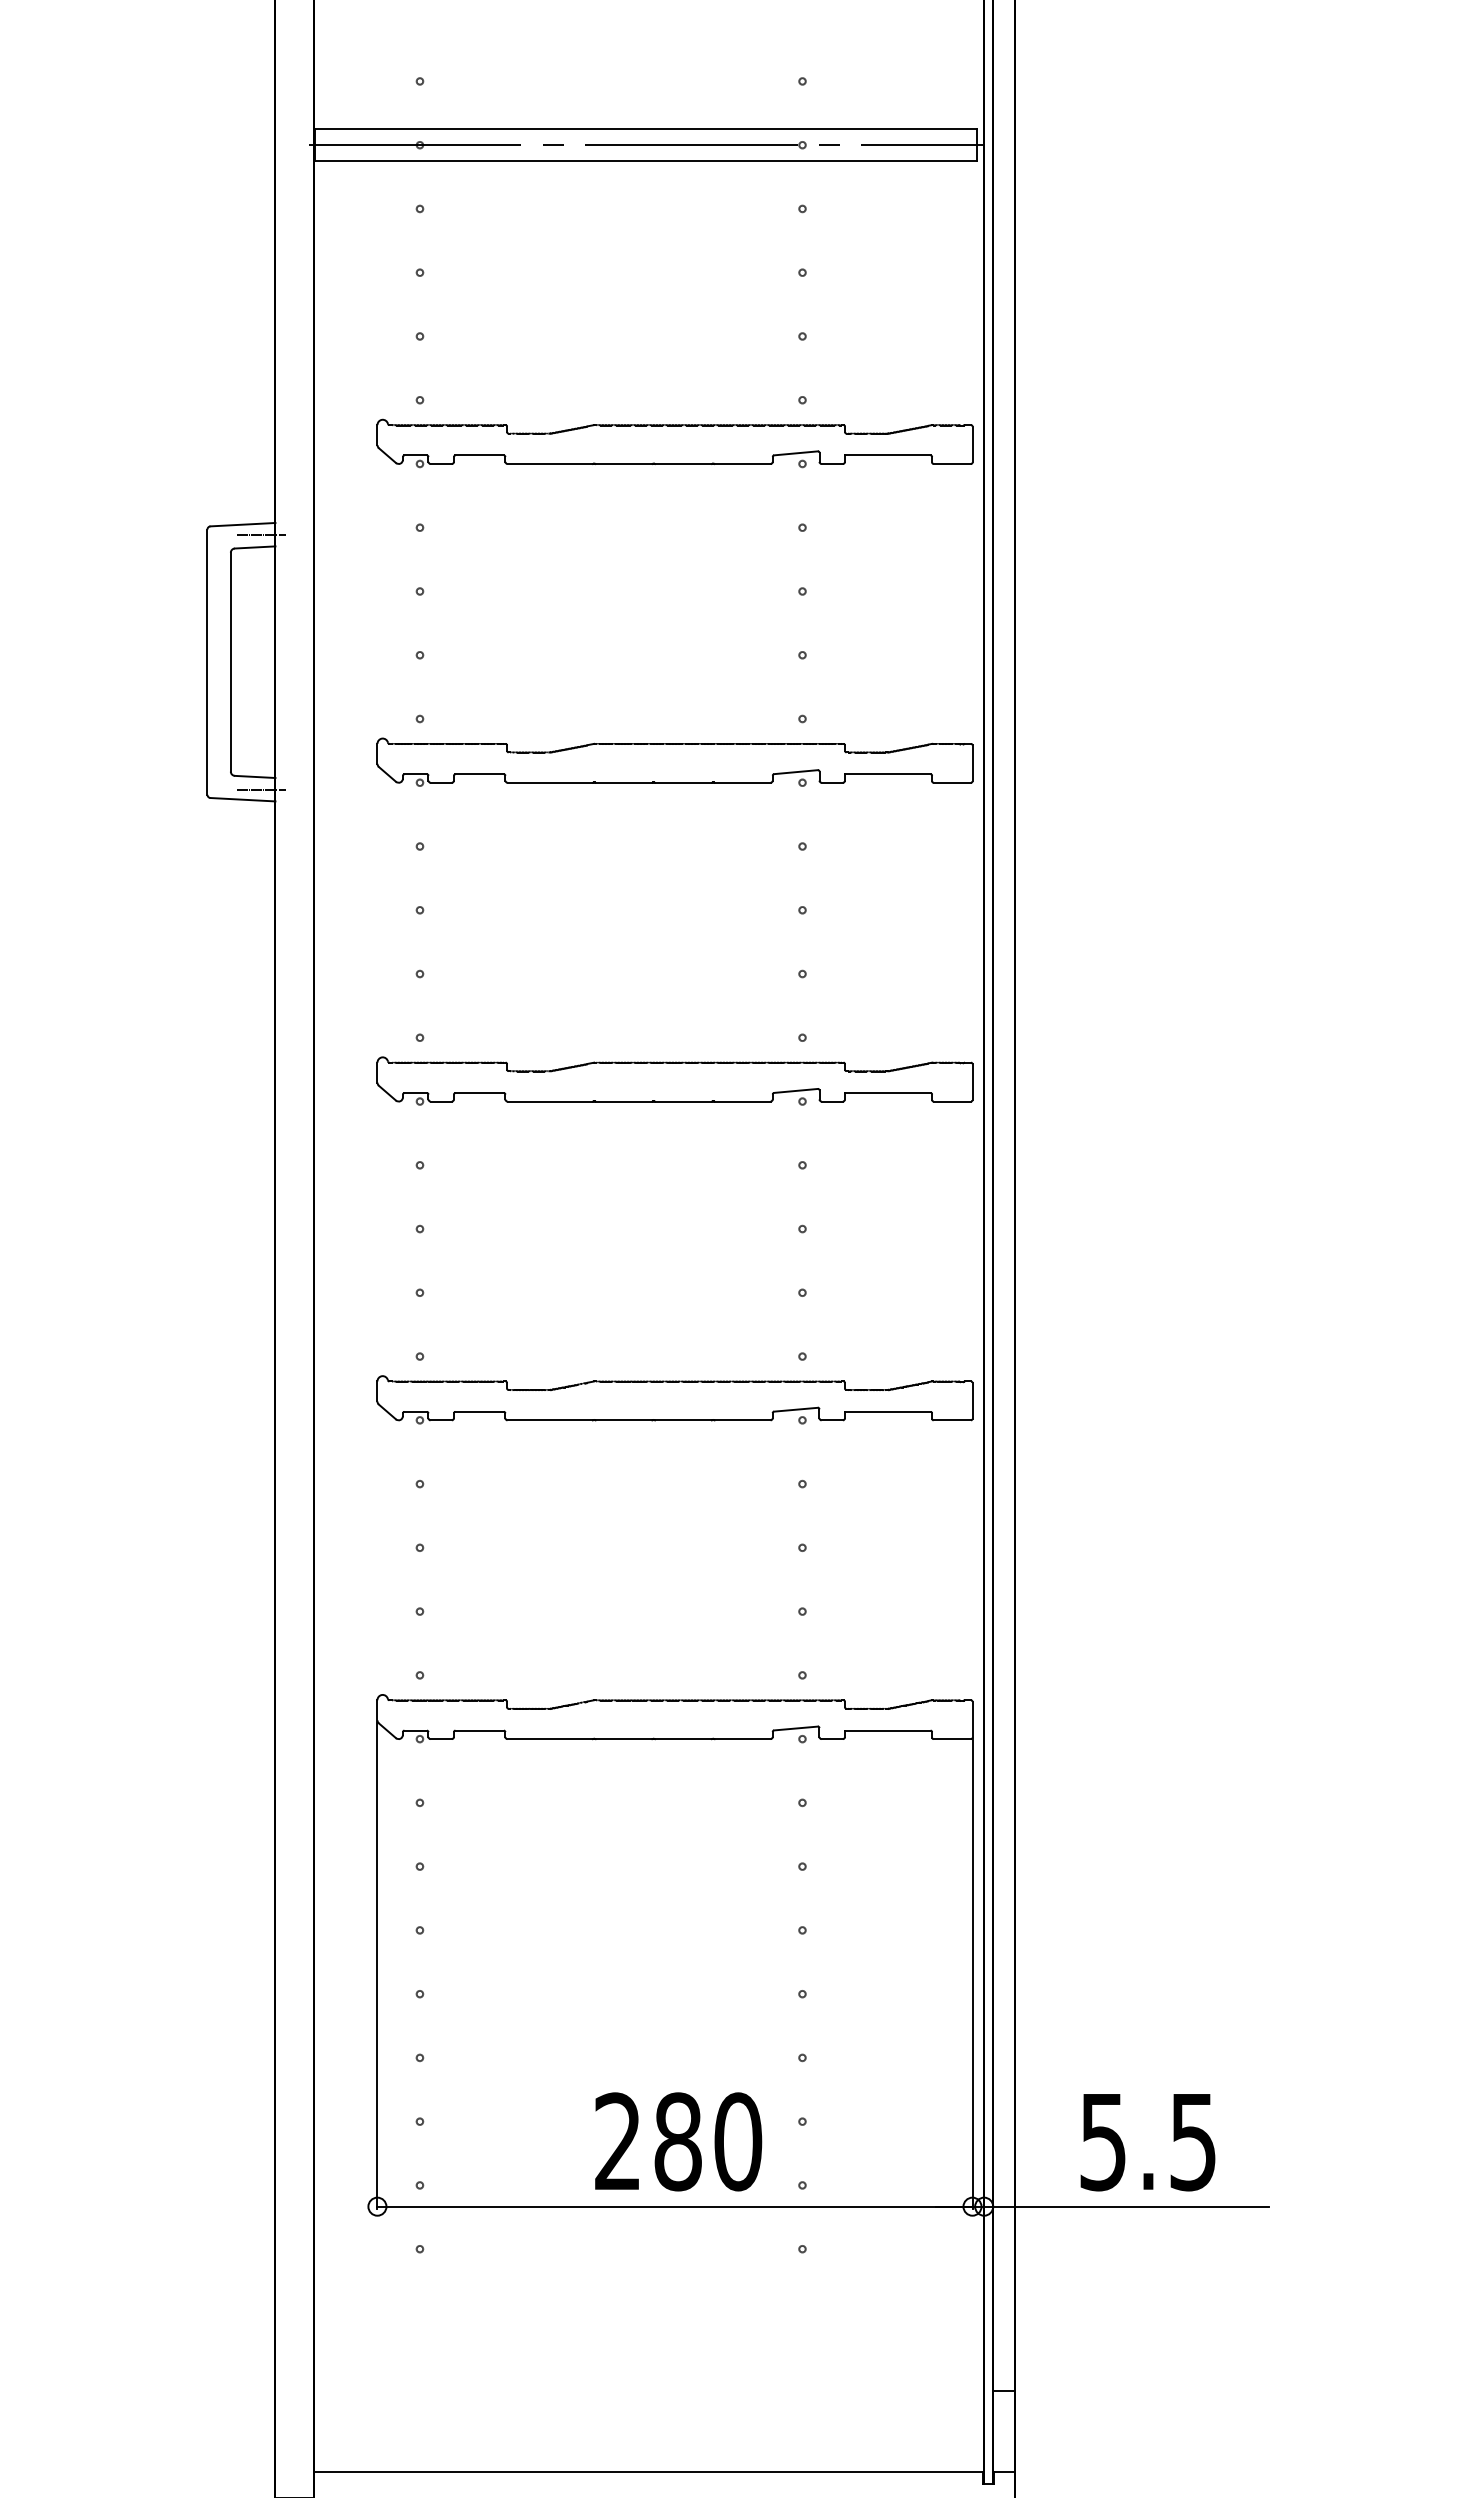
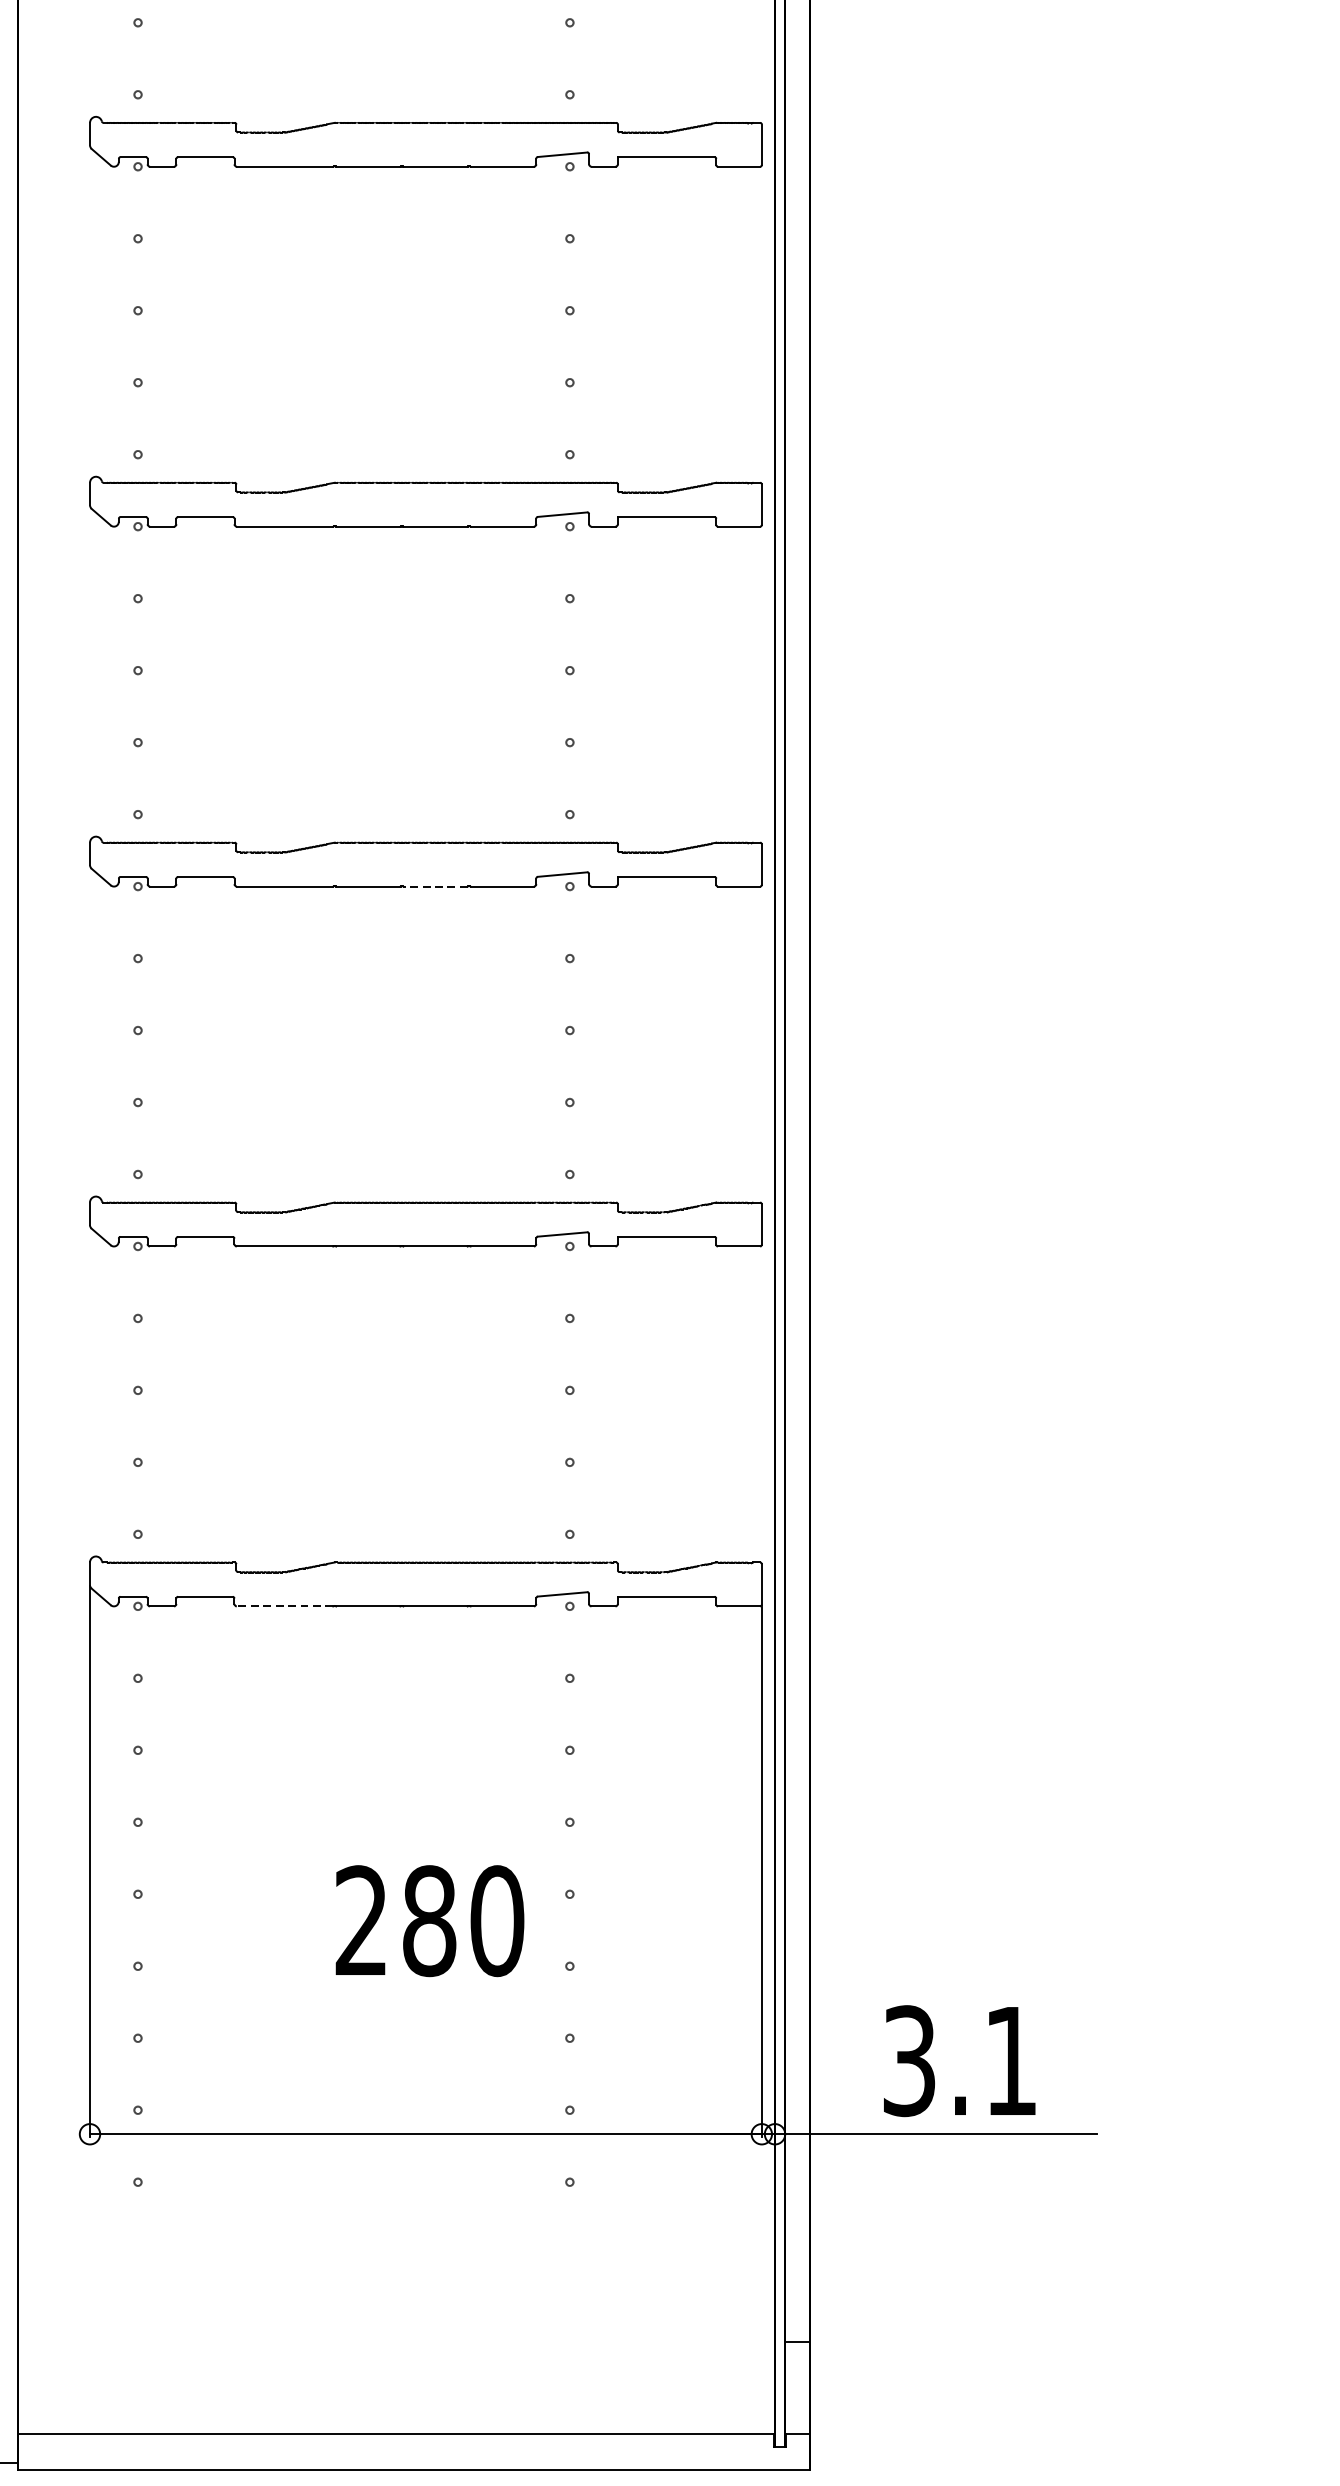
line: (683, 1101) -> (435, 886), solid -> dashed
line: (550, 1739) -> (285, 1606), solid -> dashed
text: (678, 2141) -> (429, 1920), moved
text: (1147, 2141) -> (959, 2060), 5.5 -> 3.1

